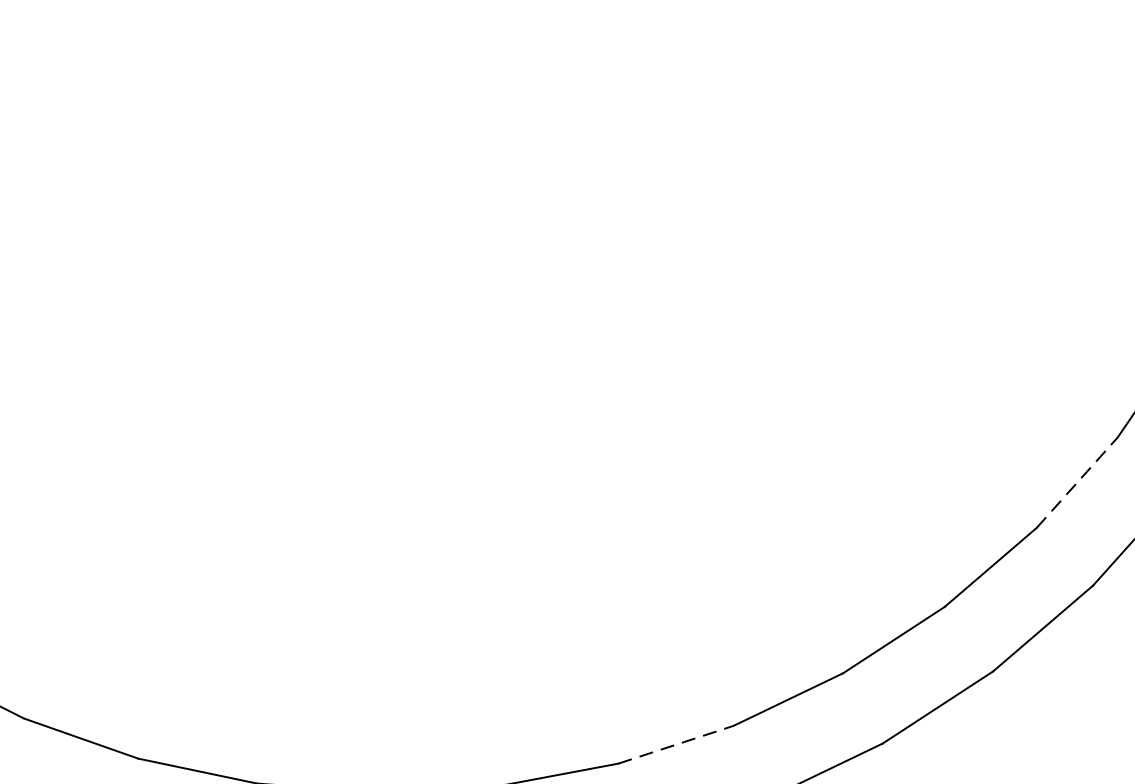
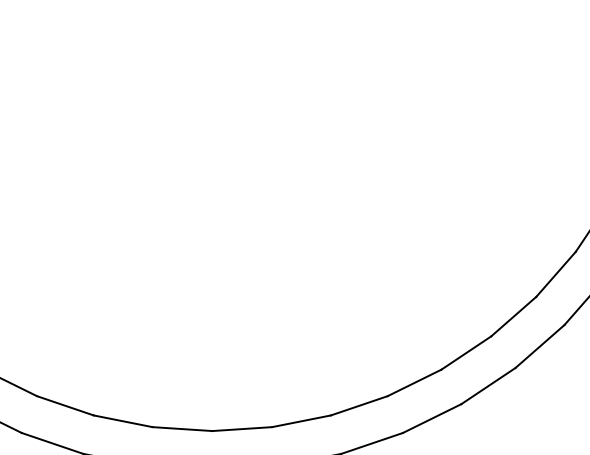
line: (1076, 482) -> (513, 316), dashed -> solid
line: (675, 745) -> (301, 421), dashed -> solid

